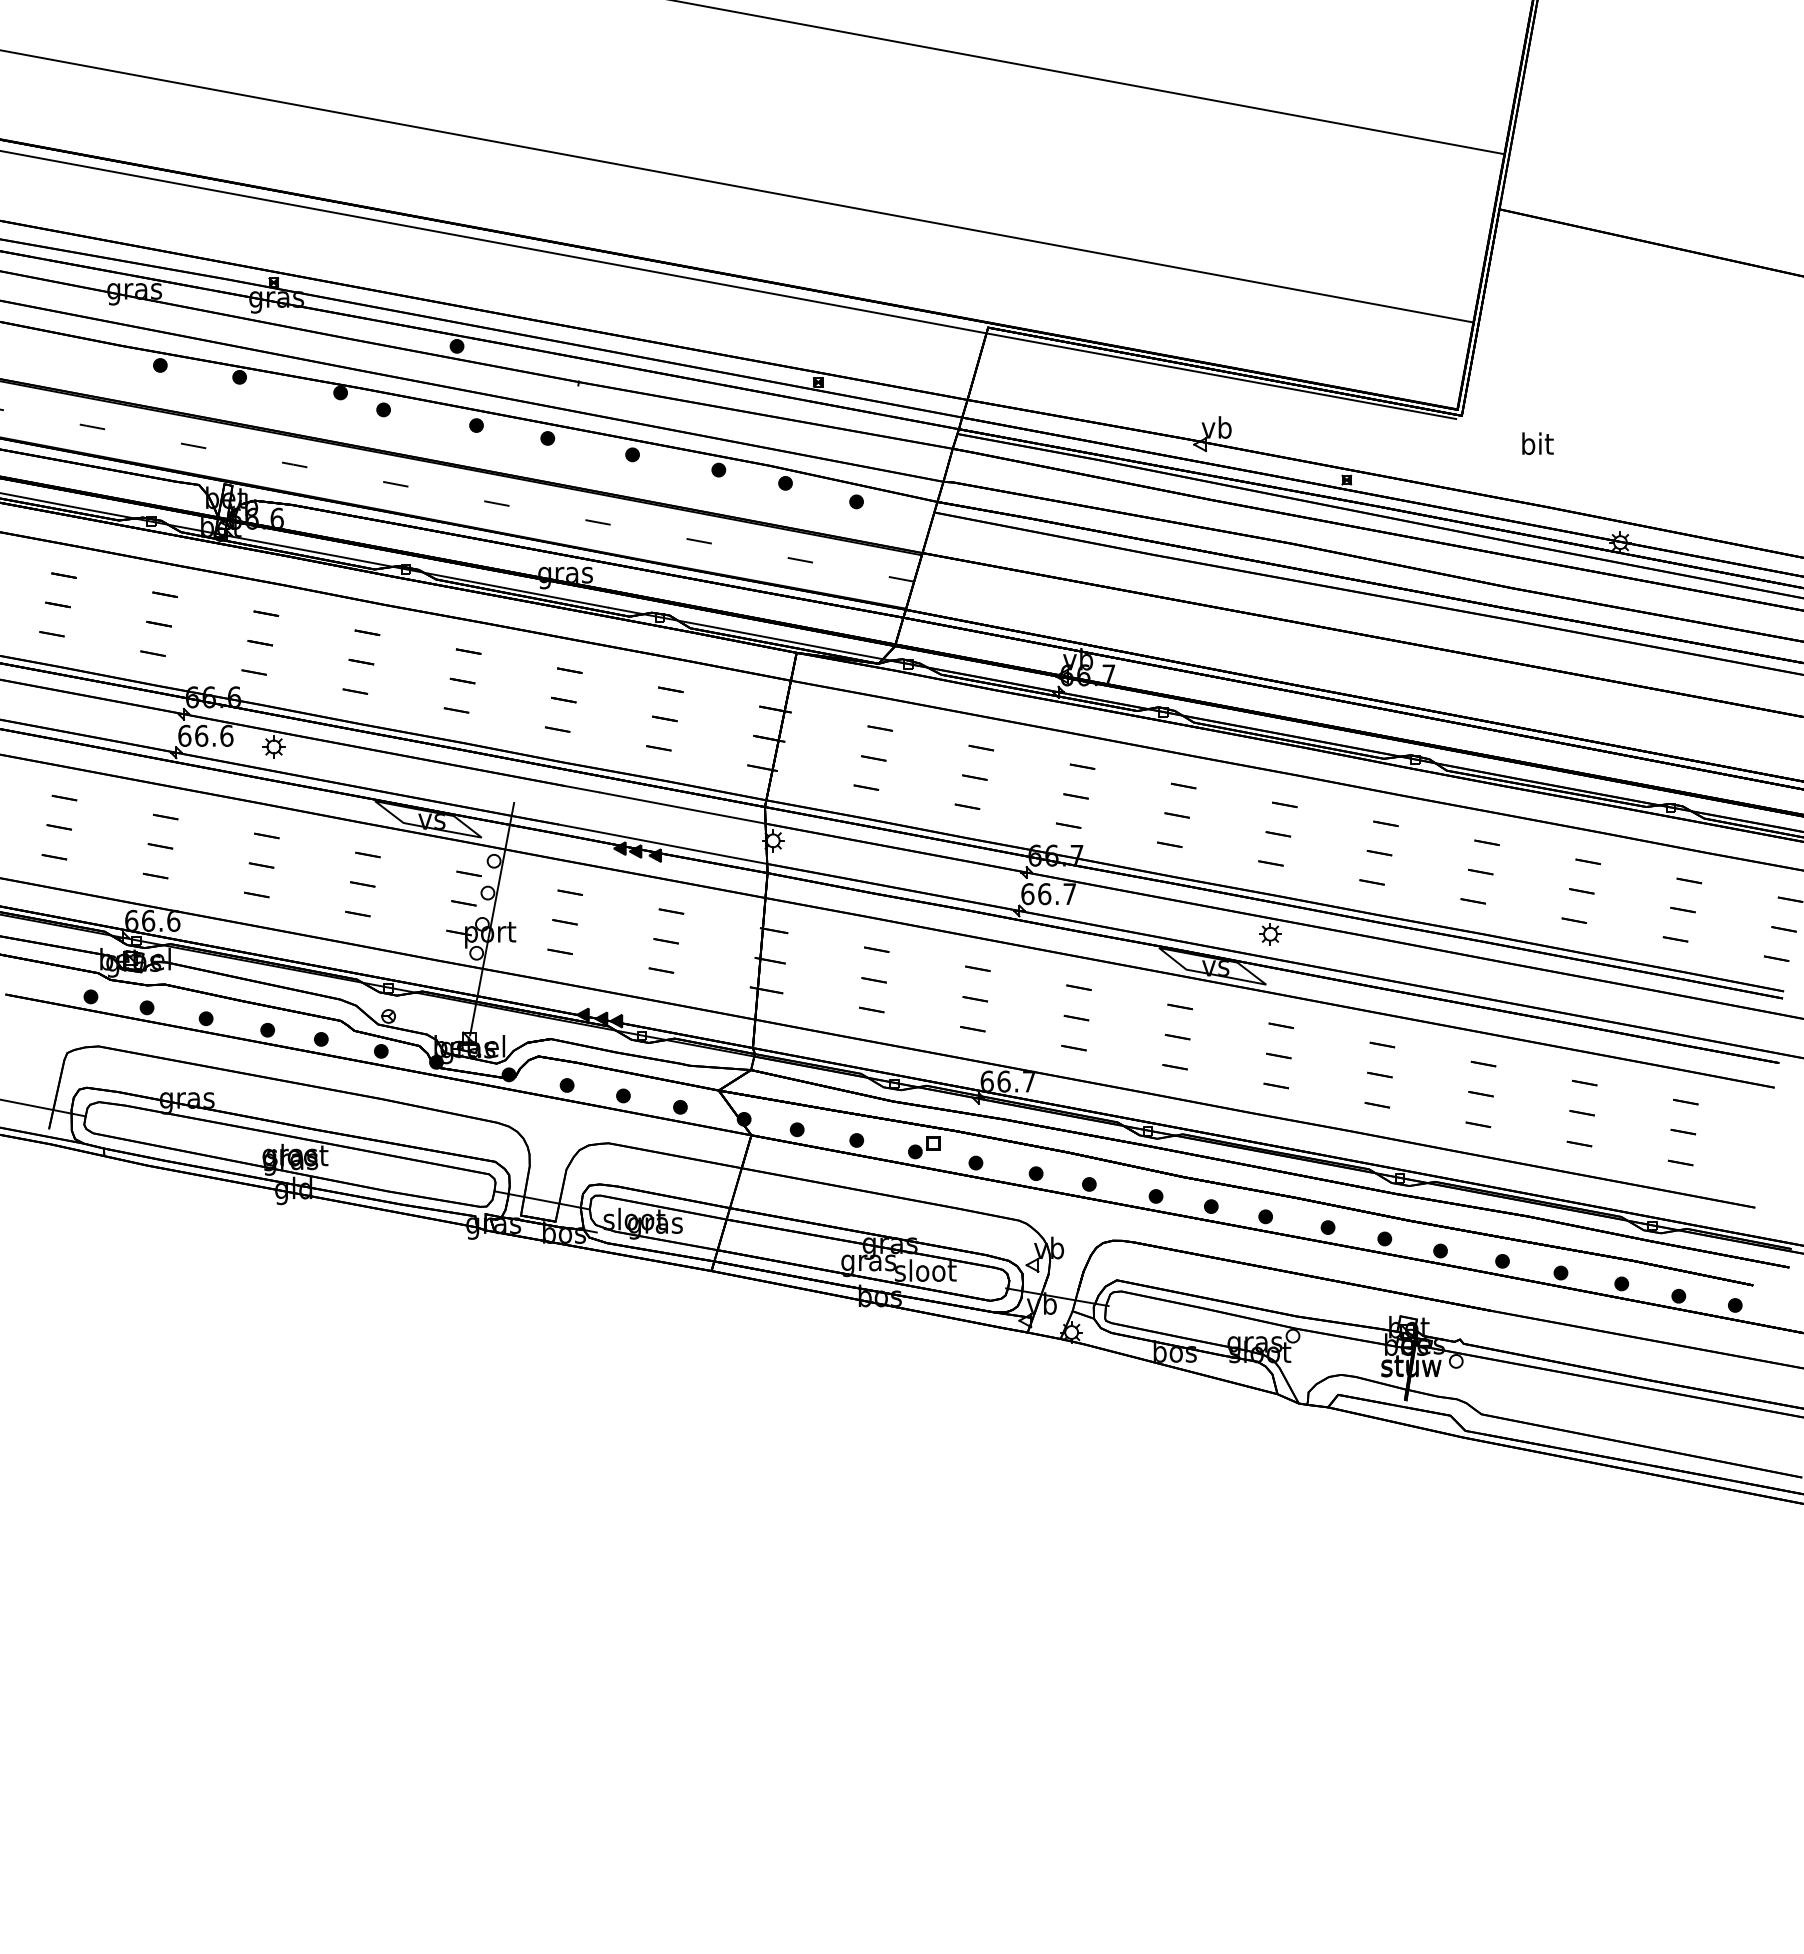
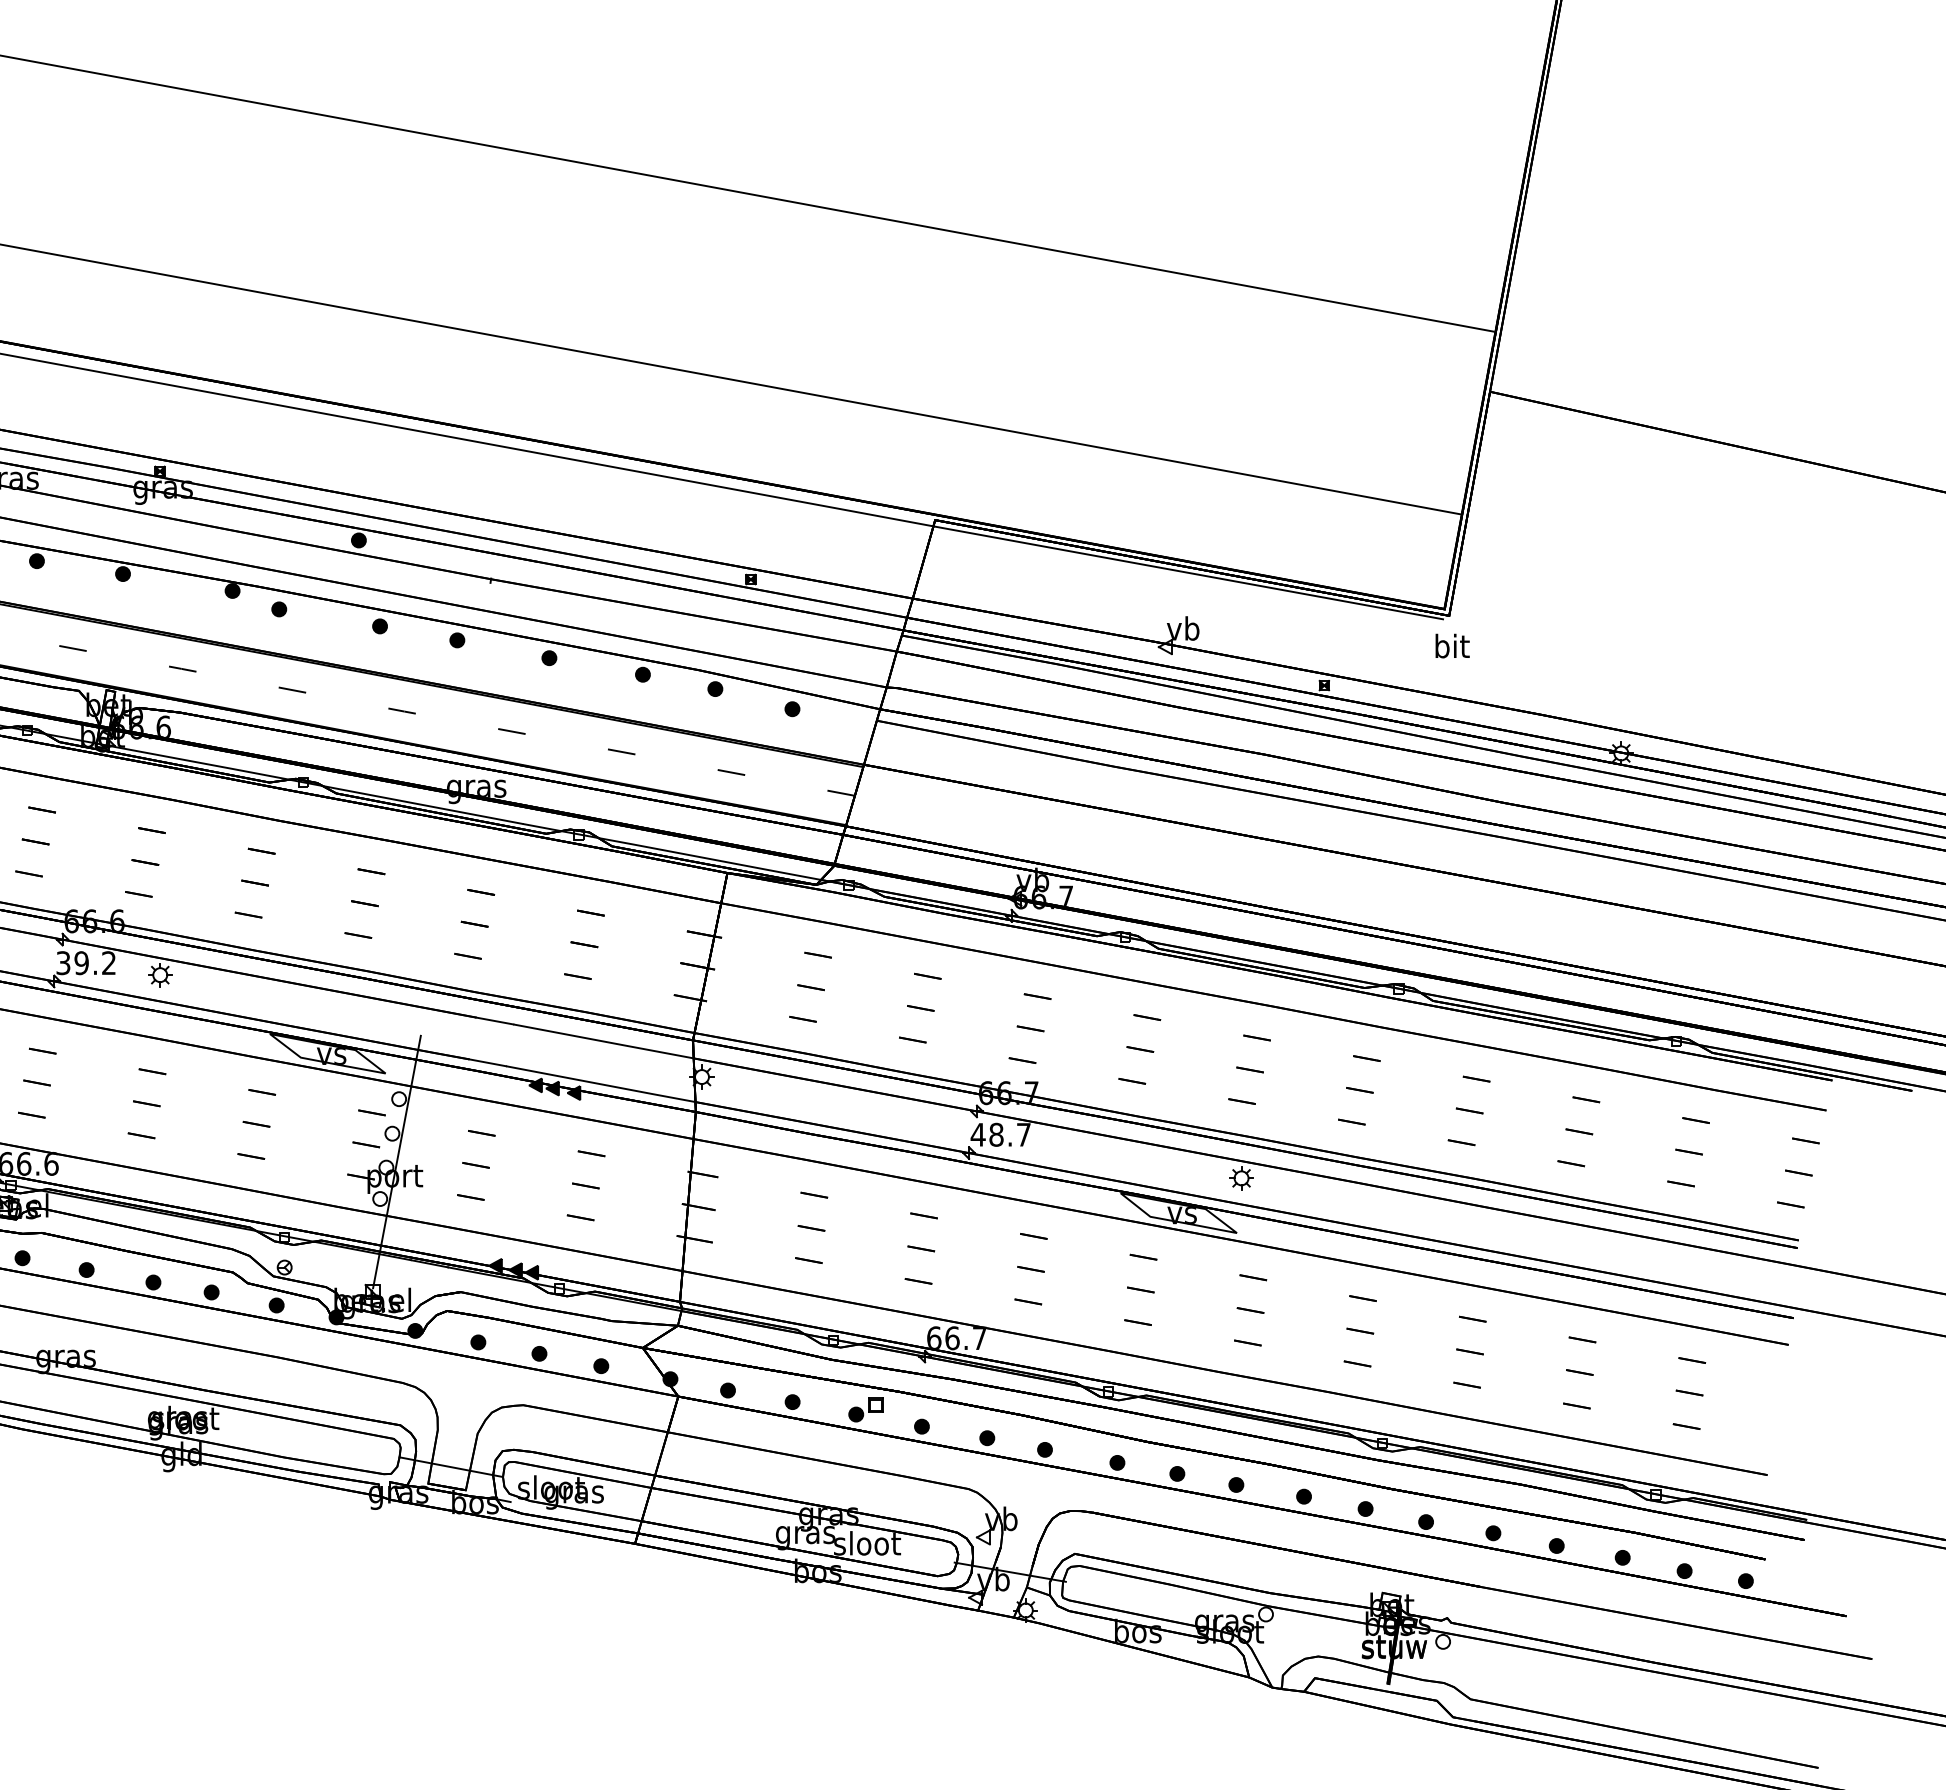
text: (1537, 443) -> (1452, 645), moved
text: (205, 735) -> (85, 962), 66.6 -> 39.2
text: (1035, 894) -> (986, 1135), 66.7 -> 48.7

